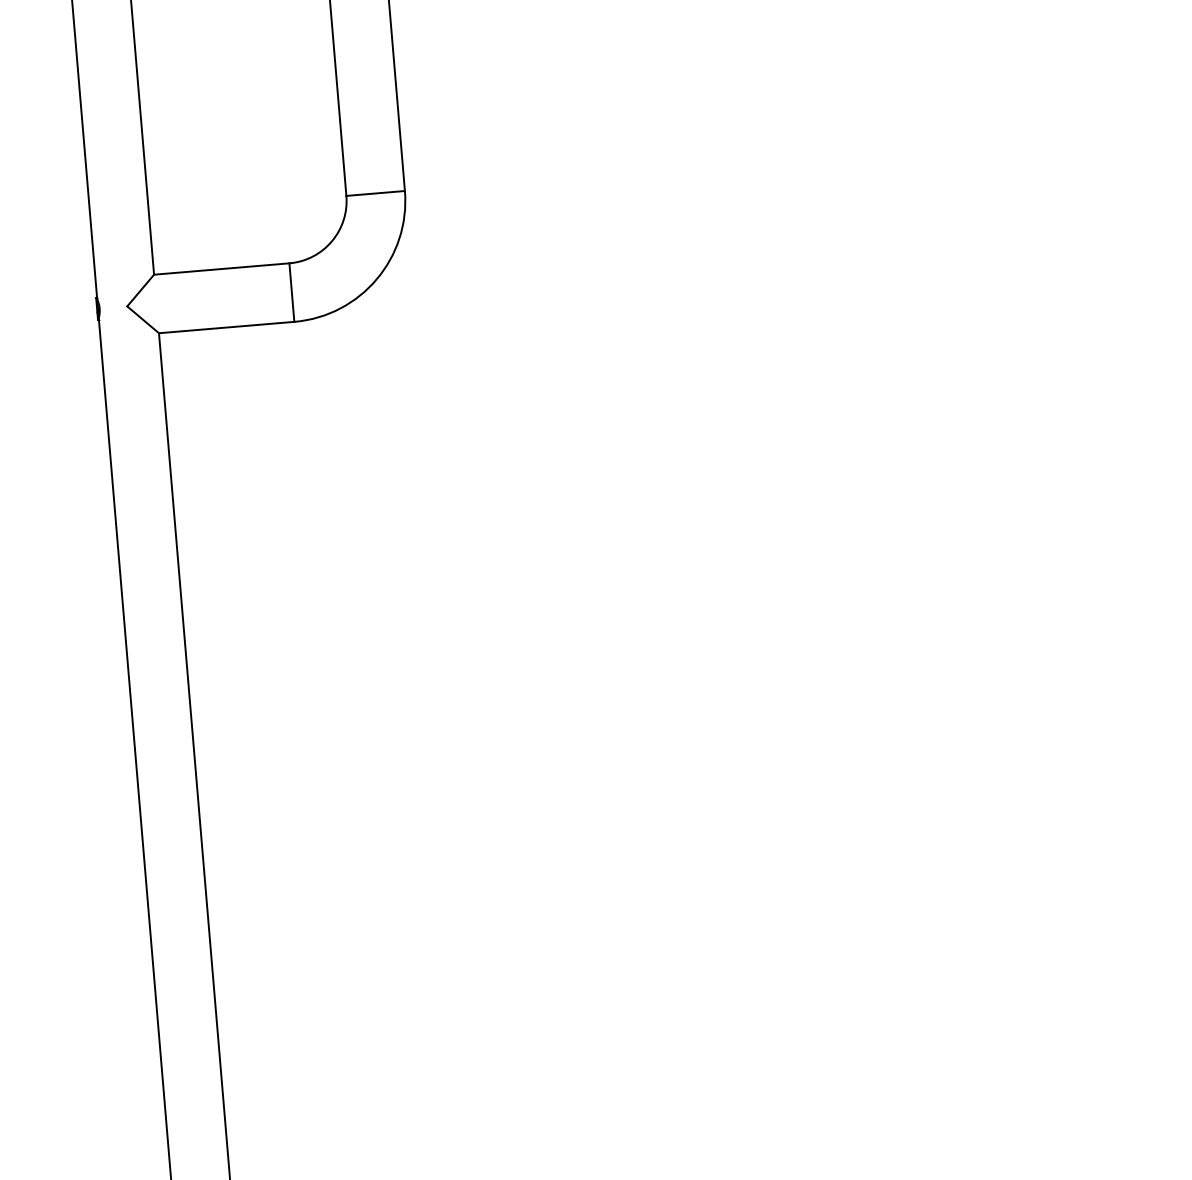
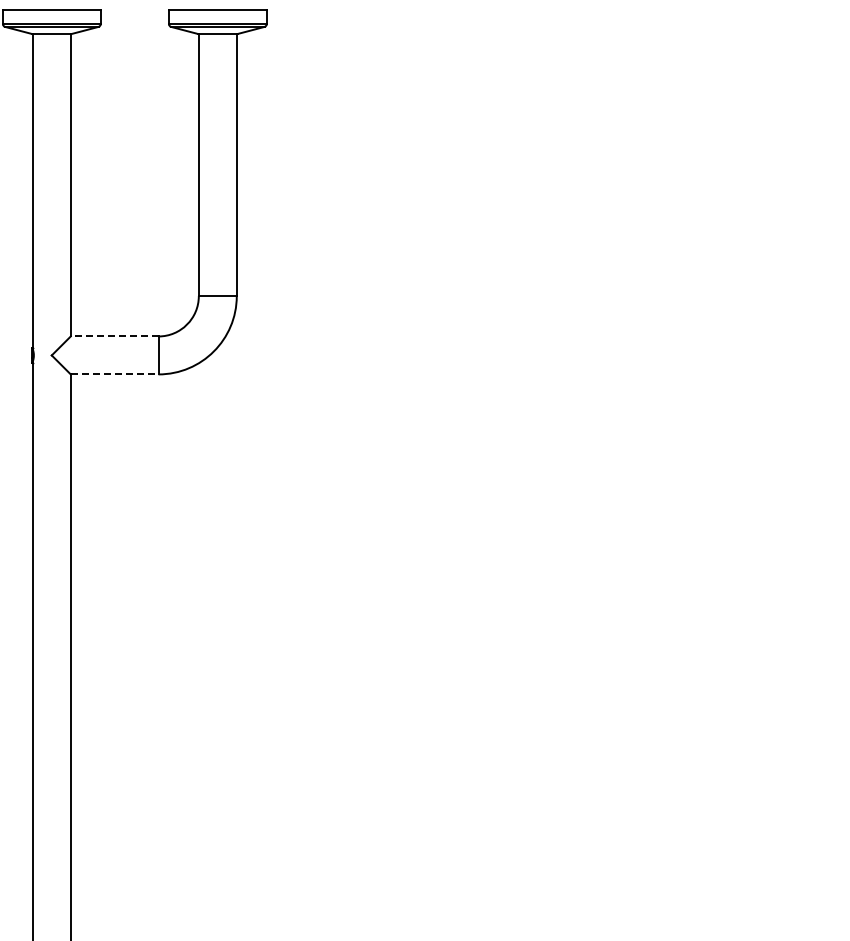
line: (221, 269) -> (114, 336), solid -> dashed
line: (226, 327) -> (114, 374), solid -> dashed

